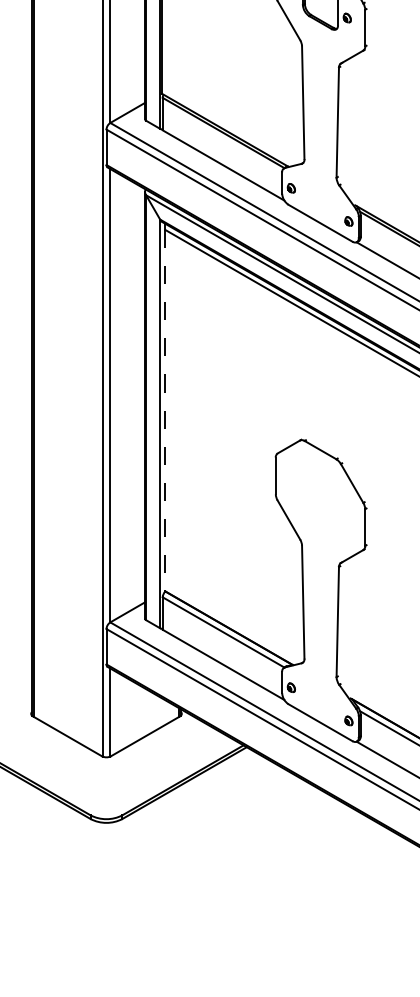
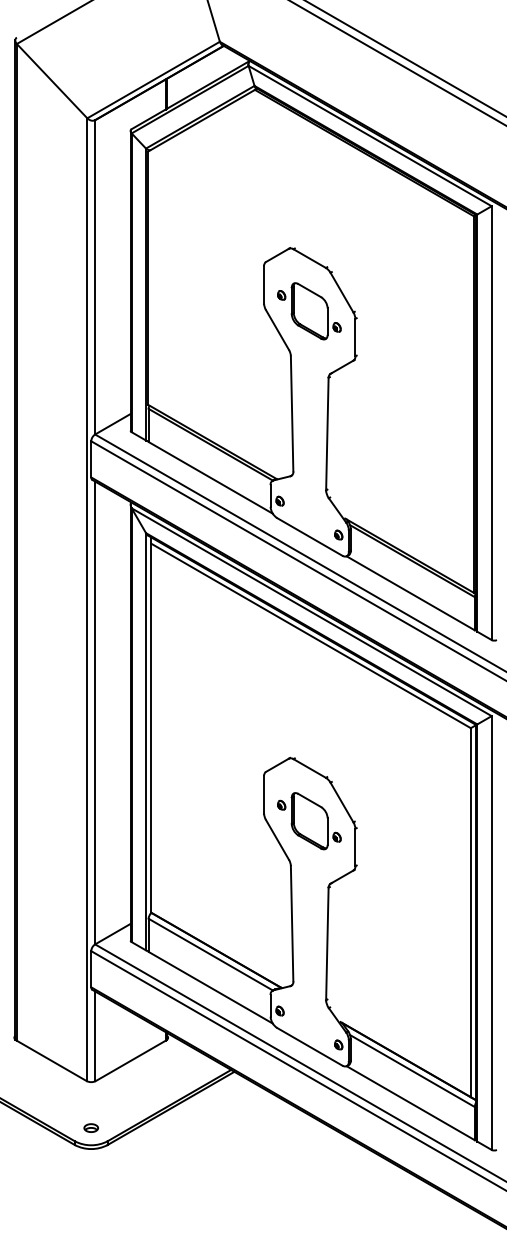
line: (165, 410) -> (151, 728), dashed -> solid
part: (320, 502) -> (309, 821), added
part: (105, 801) -> (90, 1127), added

